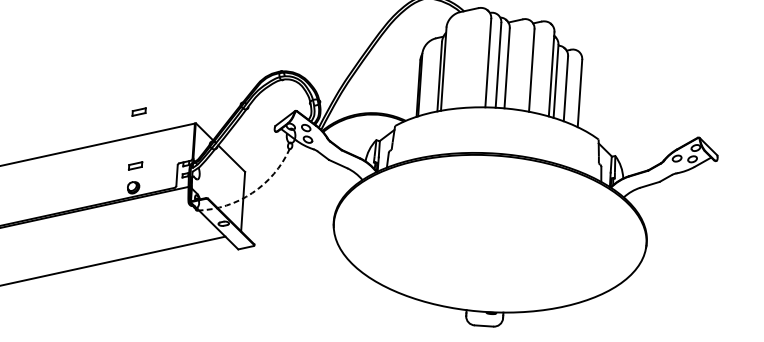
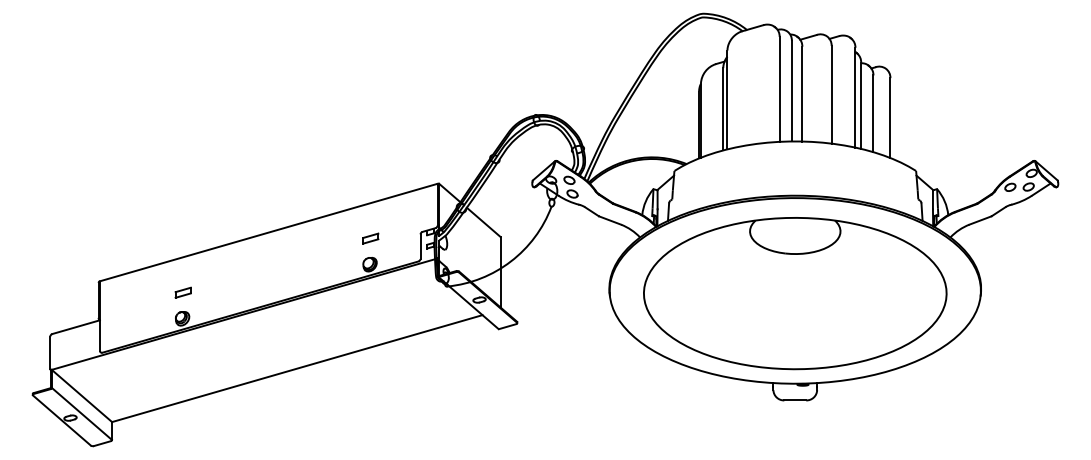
part: (138, 111) -> (370, 174), removed
arc: (251, 193) -> (510, 261), dashed -> solid
part: (490, 235) -> (795, 293), added

